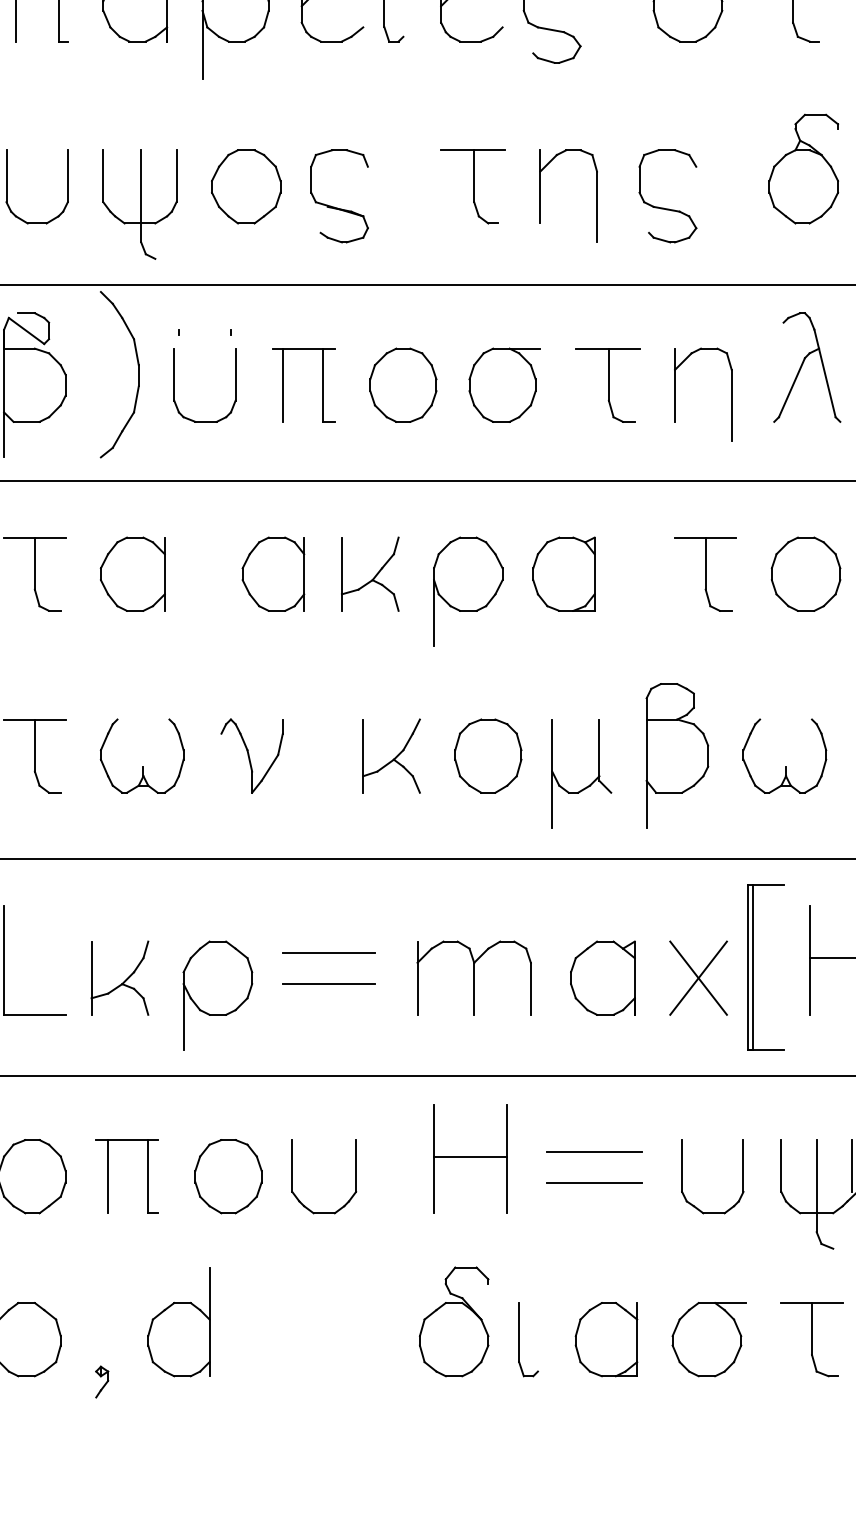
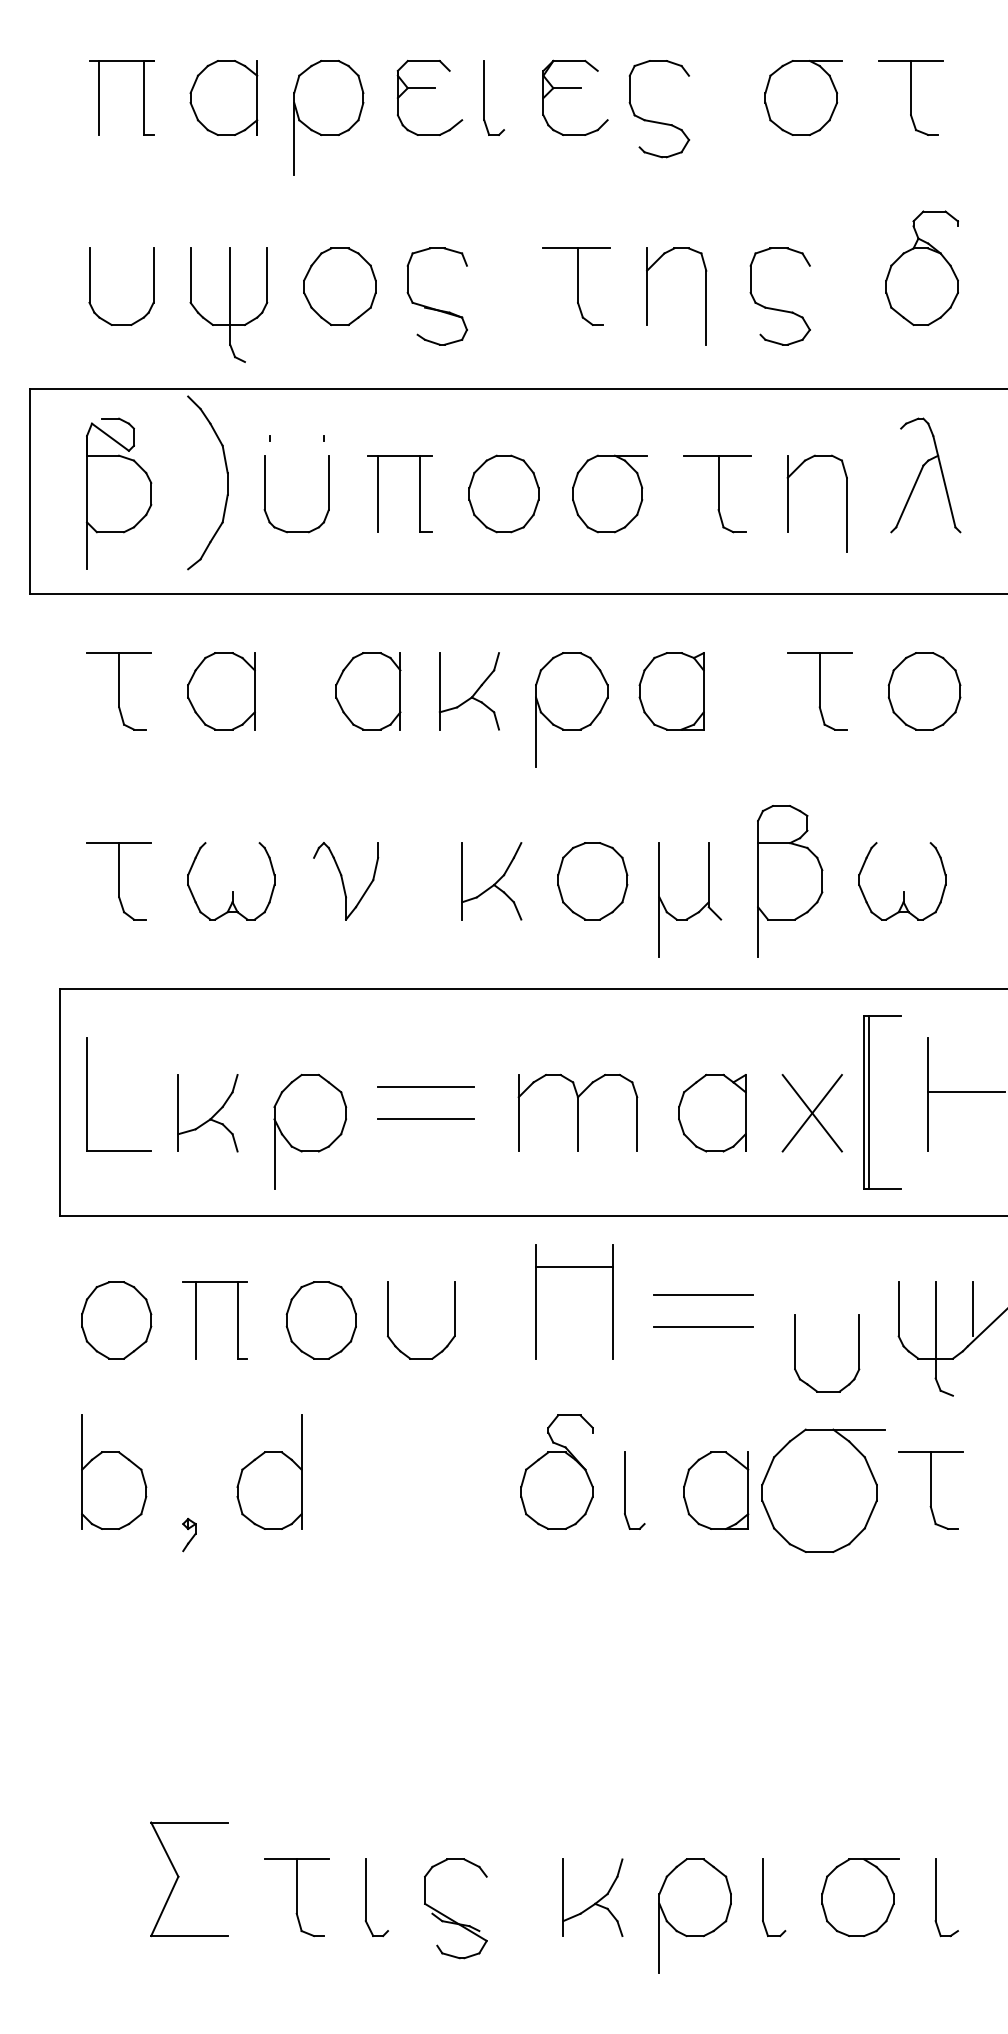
line: (470, 1156) -> (574, 1266), moved
part: (742, 1176) -> (858, 1353), moved
part: (709, 1339) -> (823, 1490), size x1.6

